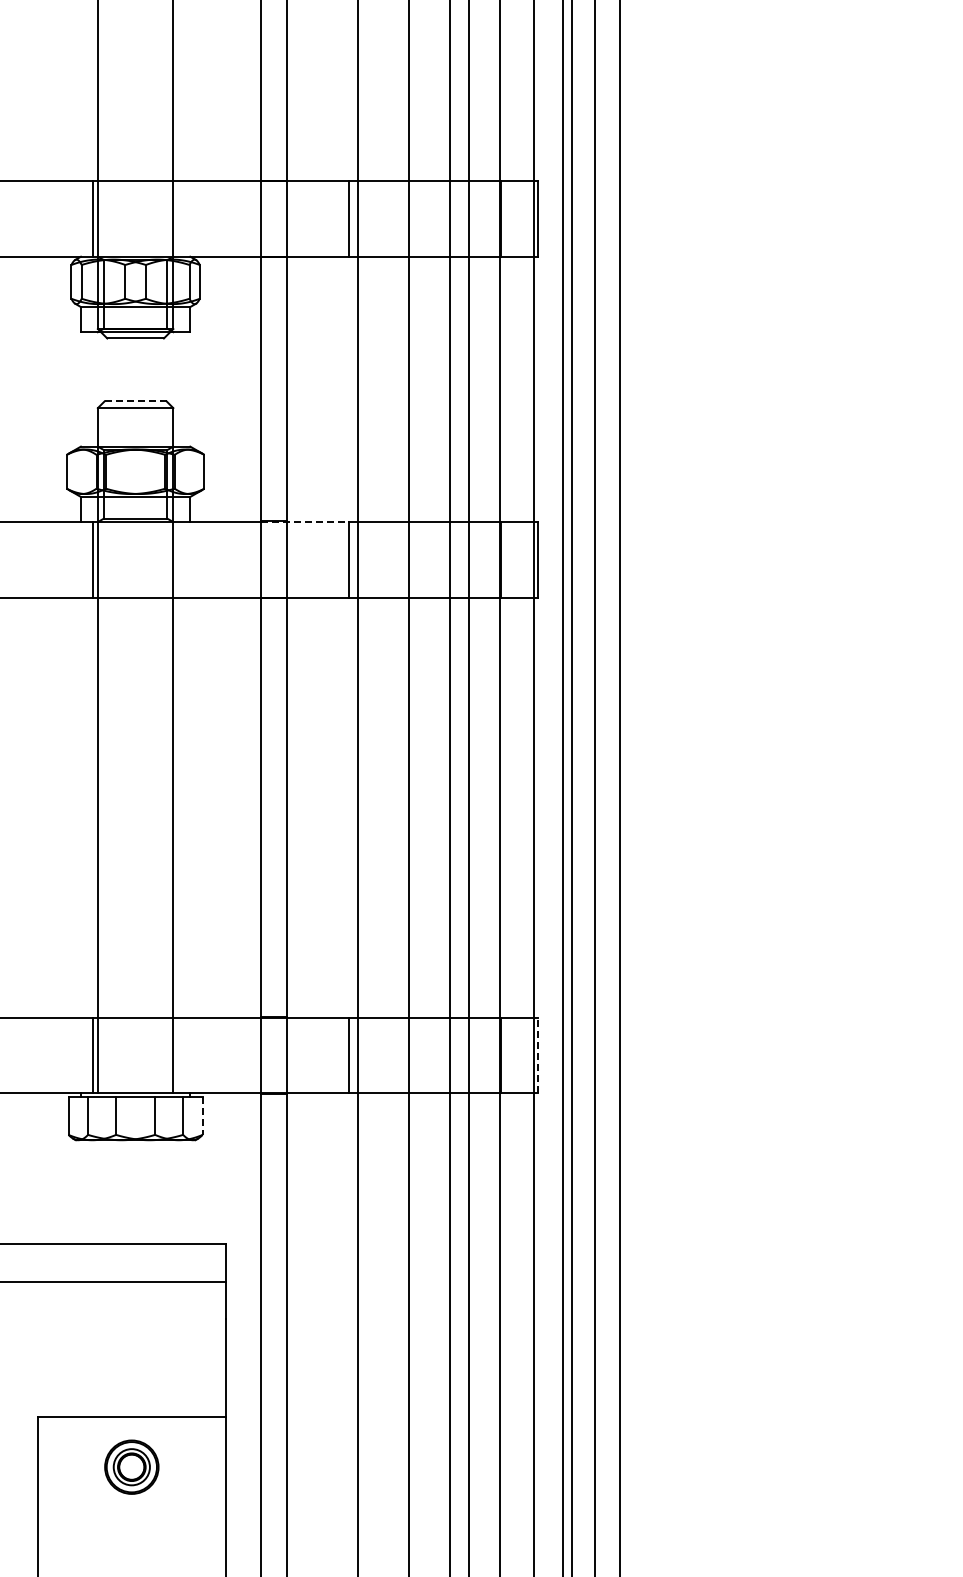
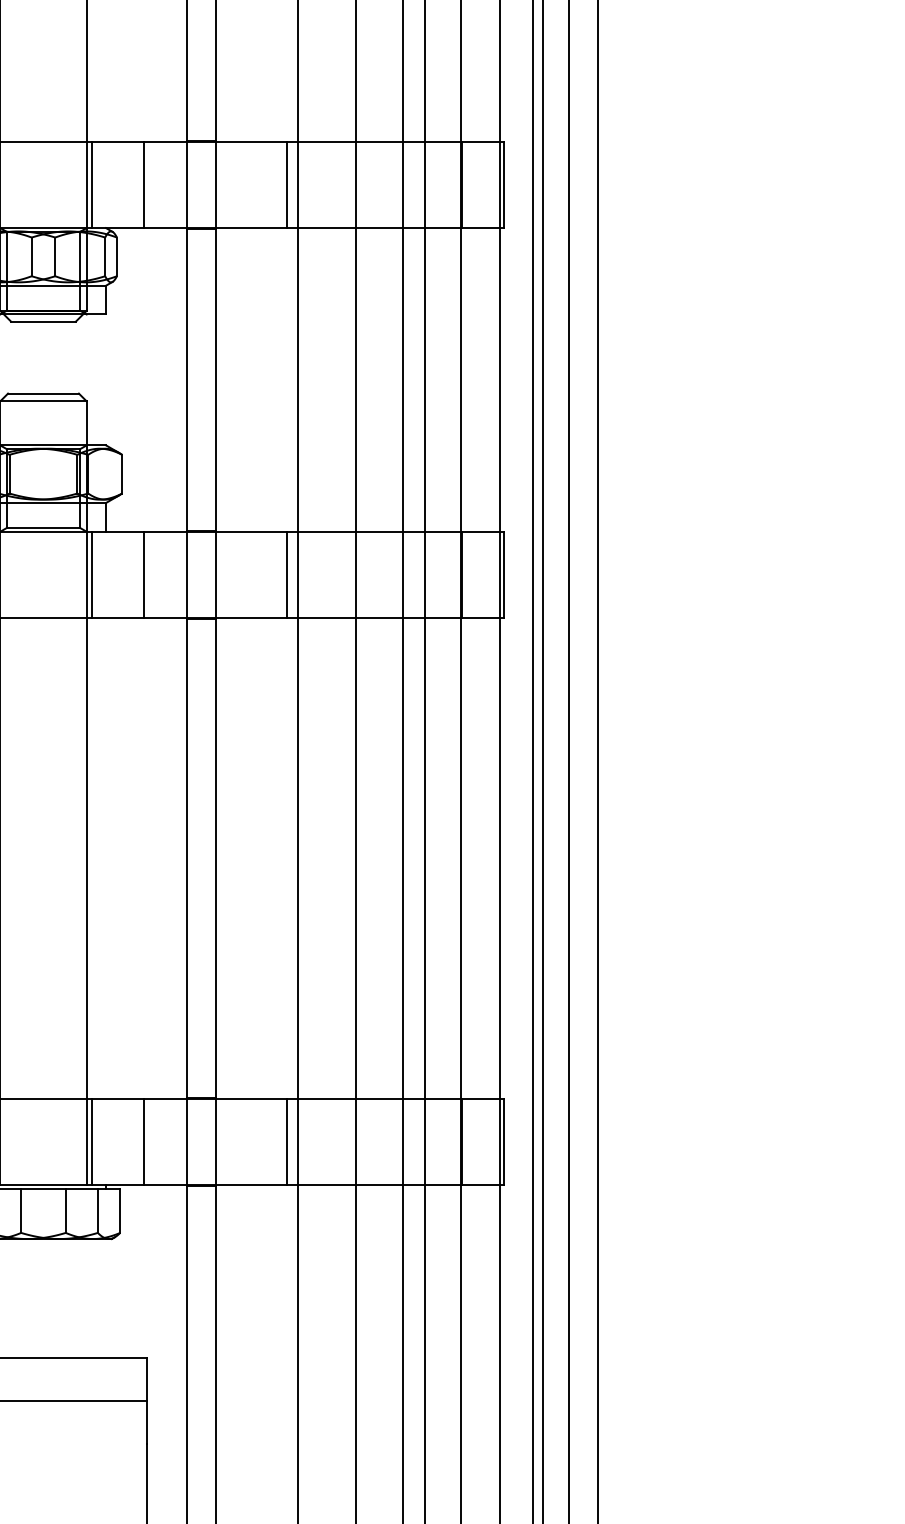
line: (178, 218) -> (92, 184), added
line: (223, 218) -> (144, 184), added
line: (135, 401) -> (43, 393), dashed -> solid
line: (305, 522) -> (237, 532), dashed -> solid
line: (178, 559) -> (92, 574), added
line: (223, 559) -> (144, 574), added
line: (178, 1055) -> (92, 1142), added
line: (223, 1055) -> (144, 1142), added
line: (538, 1055) -> (504, 1142), dashed -> solid
line: (202, 1116) -> (120, 1211), dashed -> solid

